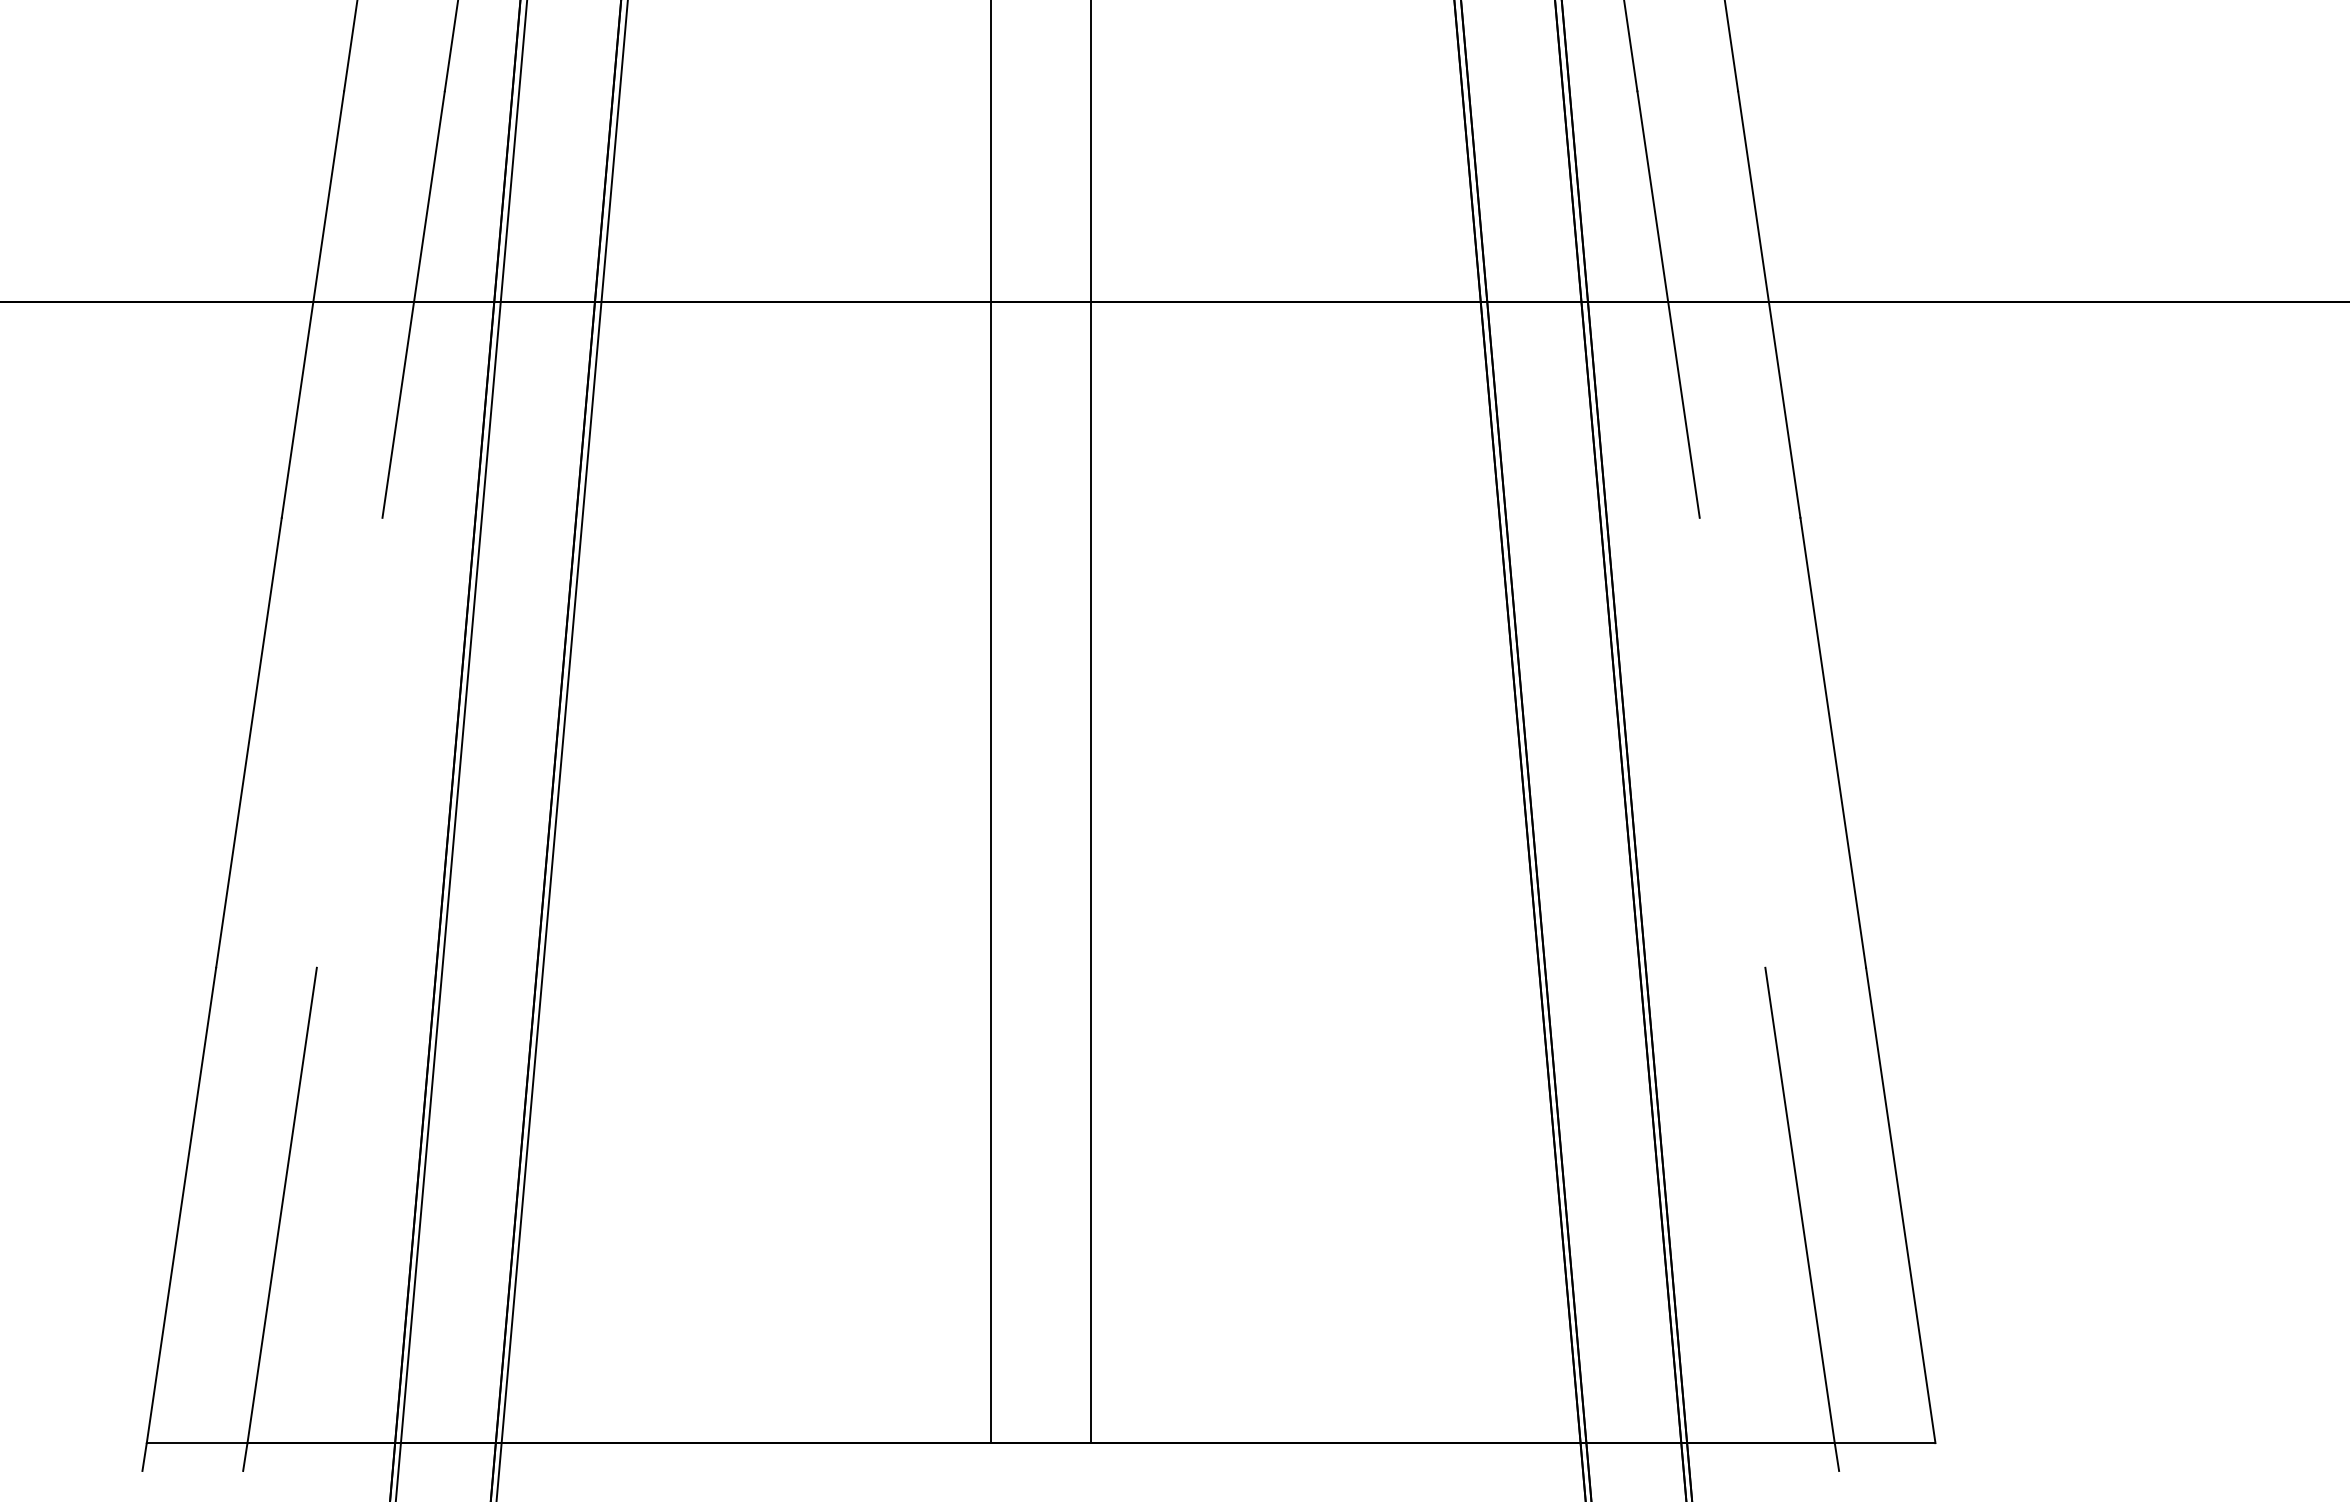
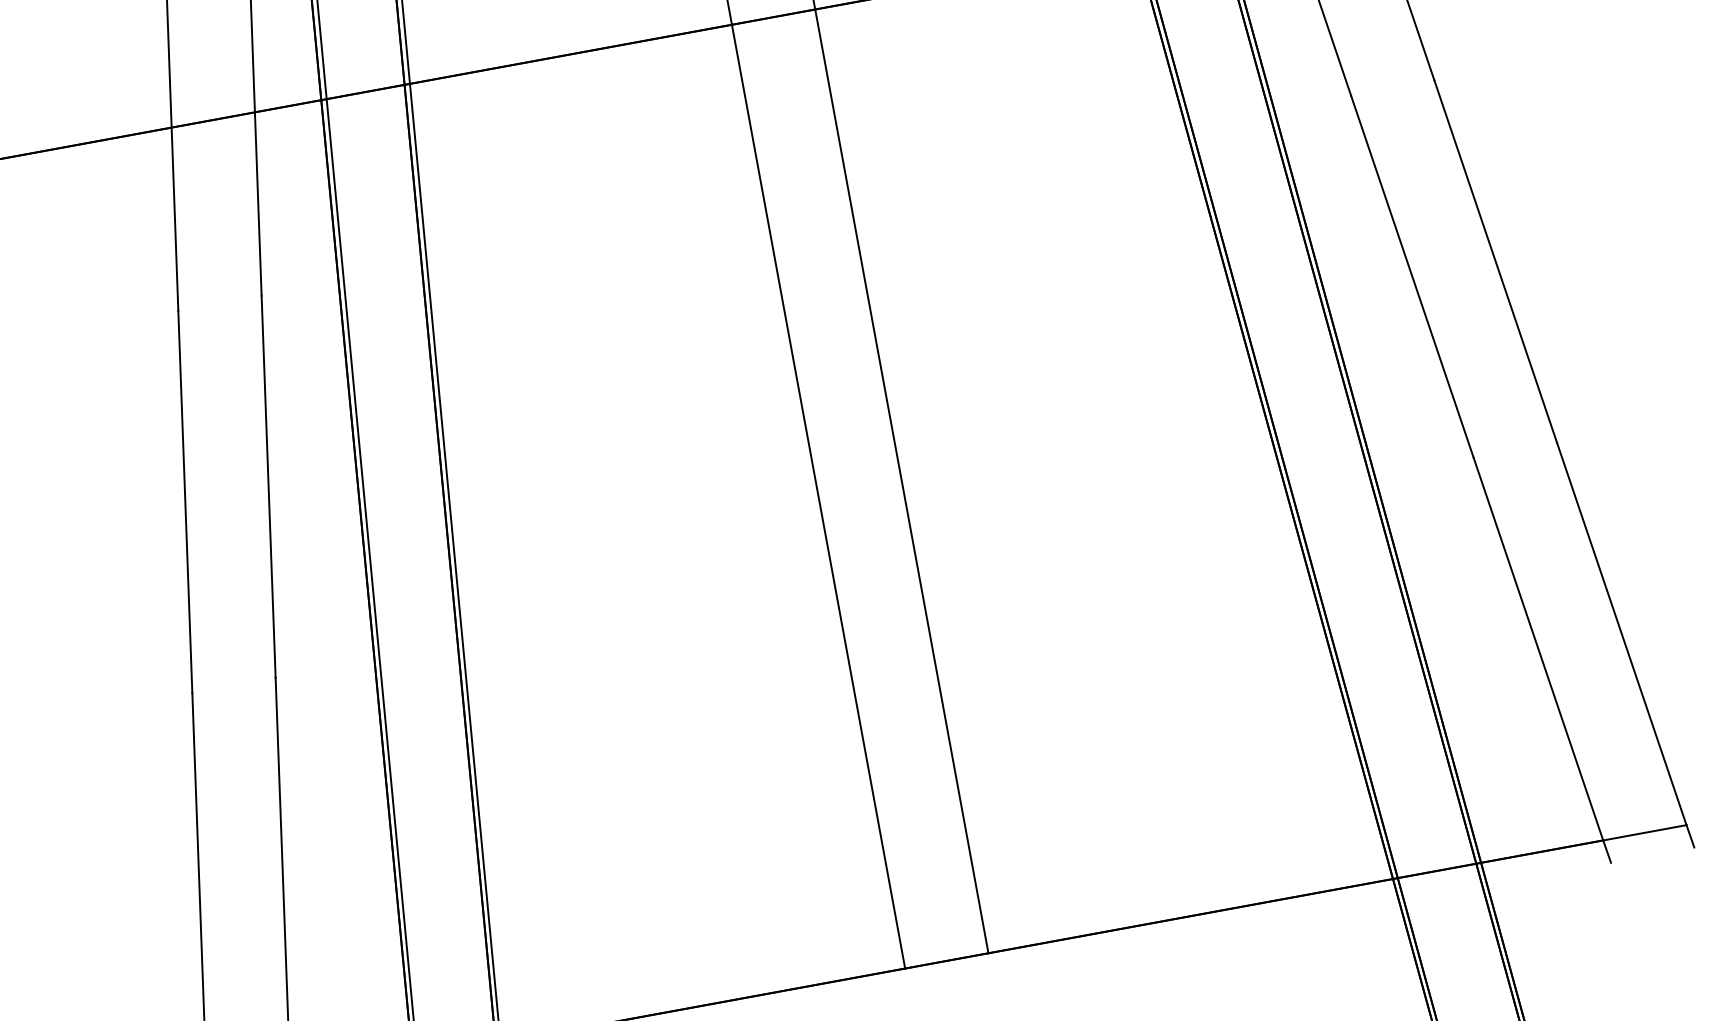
line: (349, 742) -> (268, 486), added
line: (1732, 742) -> (1412, 276), added
line: (1937, 1456) -> (1690, 835), added

